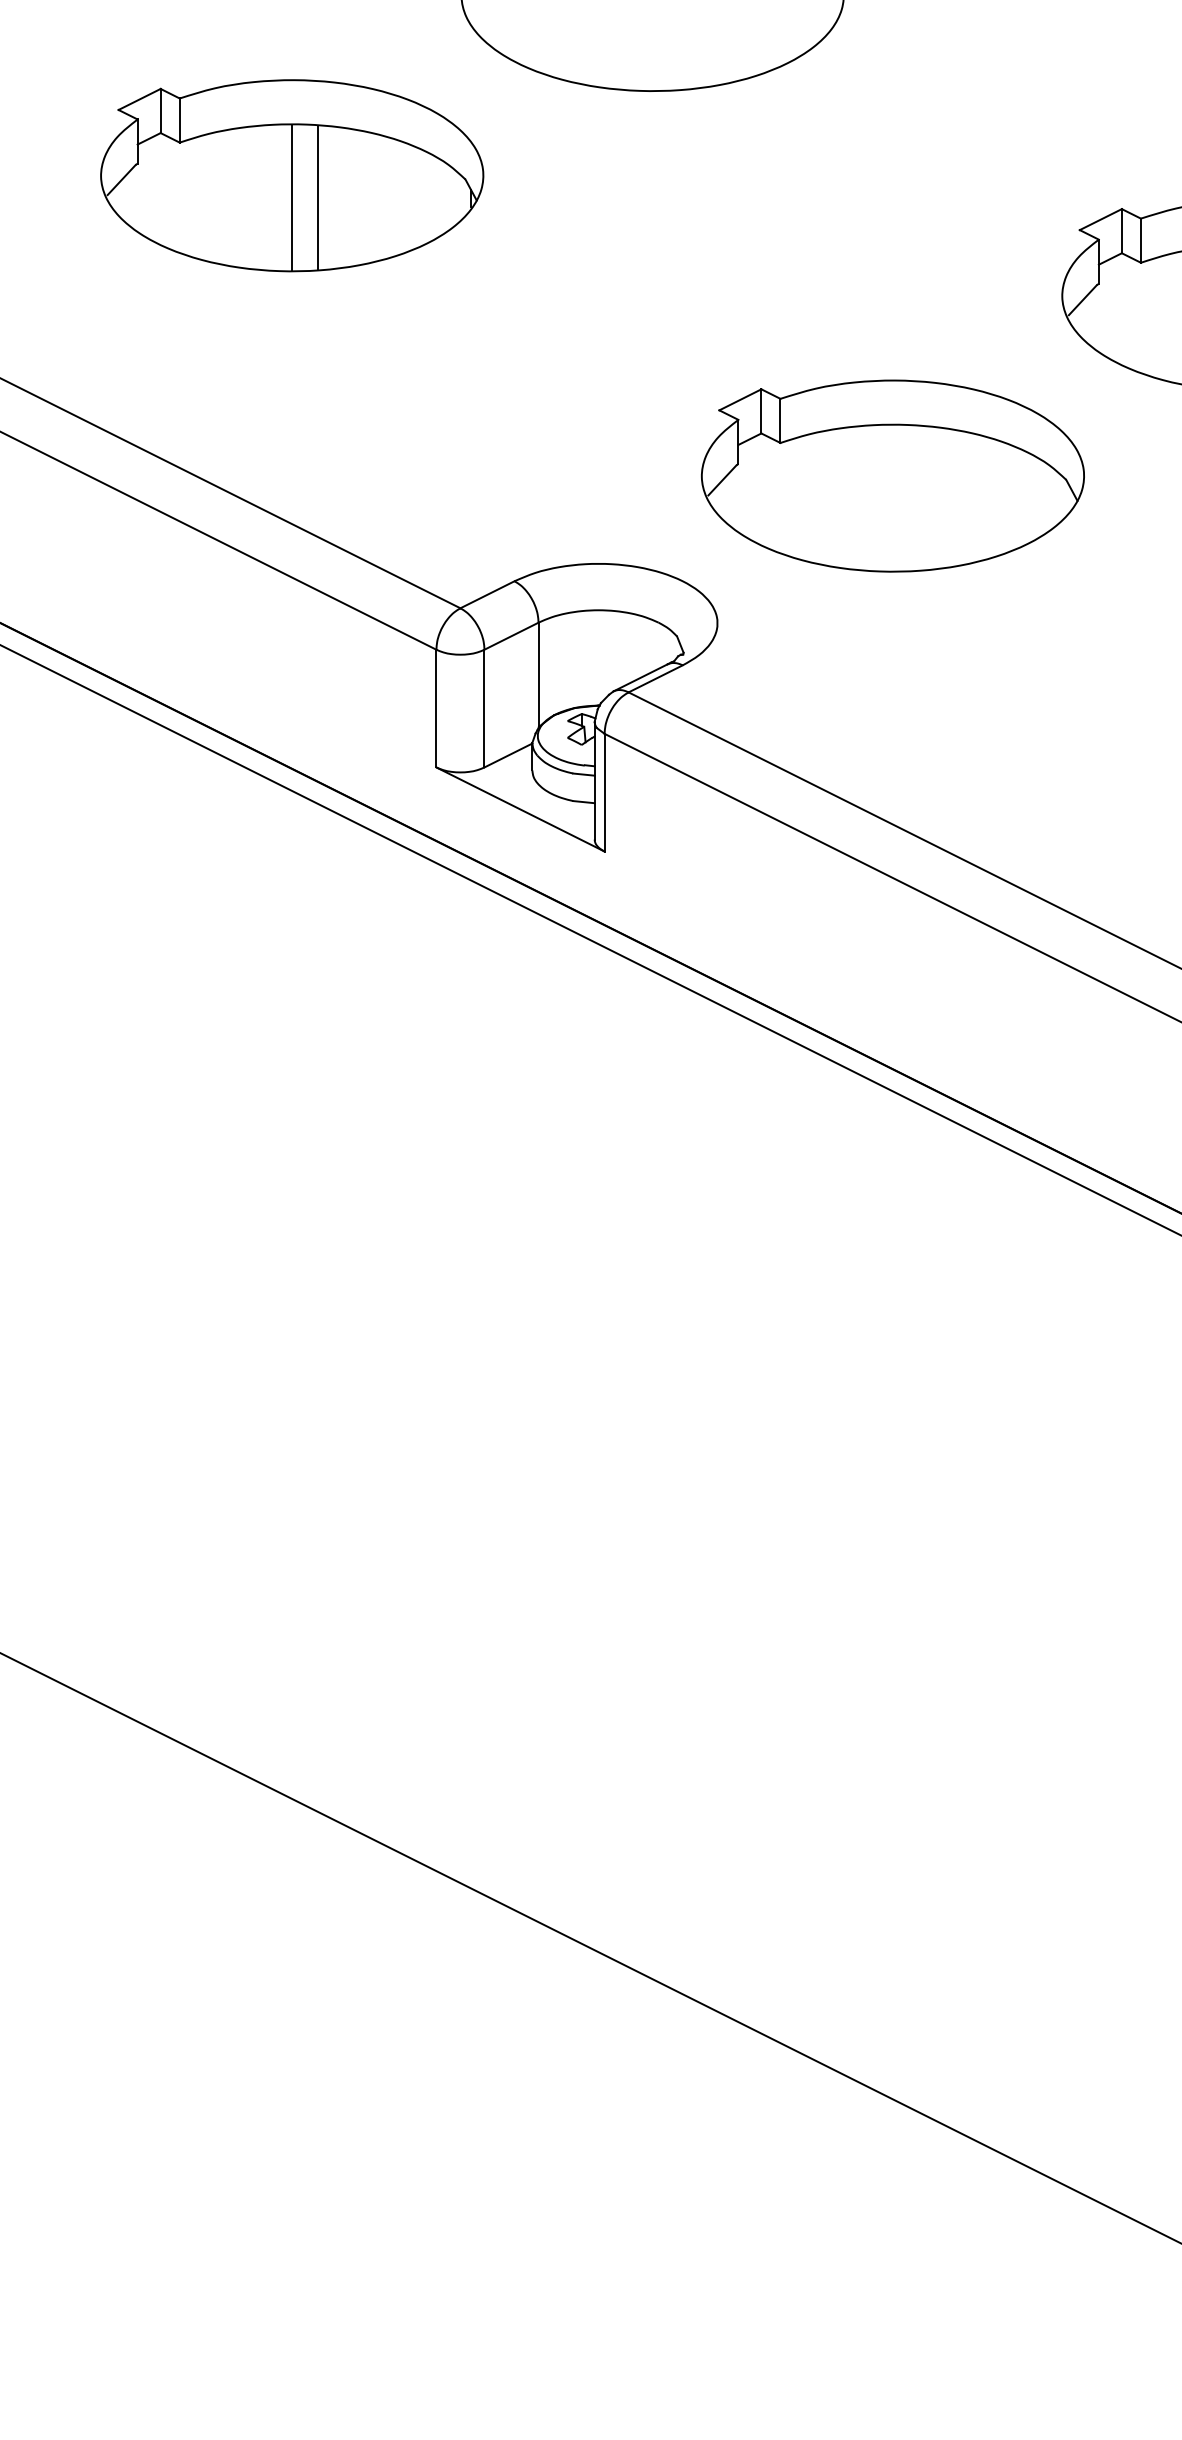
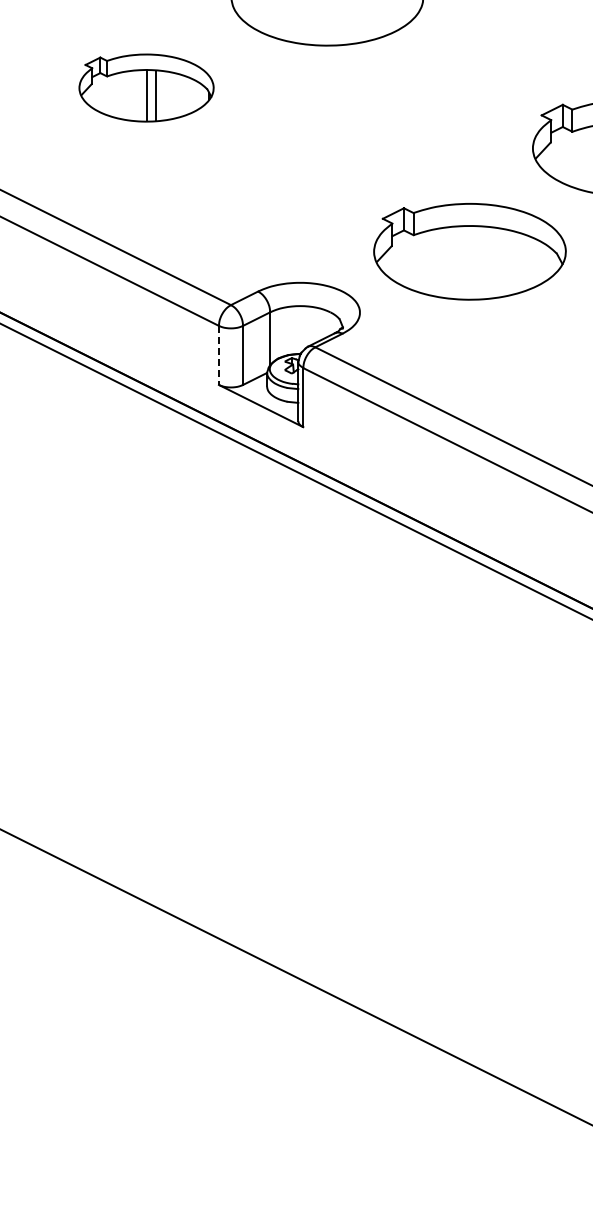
part: (292, 174) -> (146, 87), size x0.7
part: (891, 475) -> (469, 251), moved
line: (435, 708) -> (218, 355), solid -> dashed

